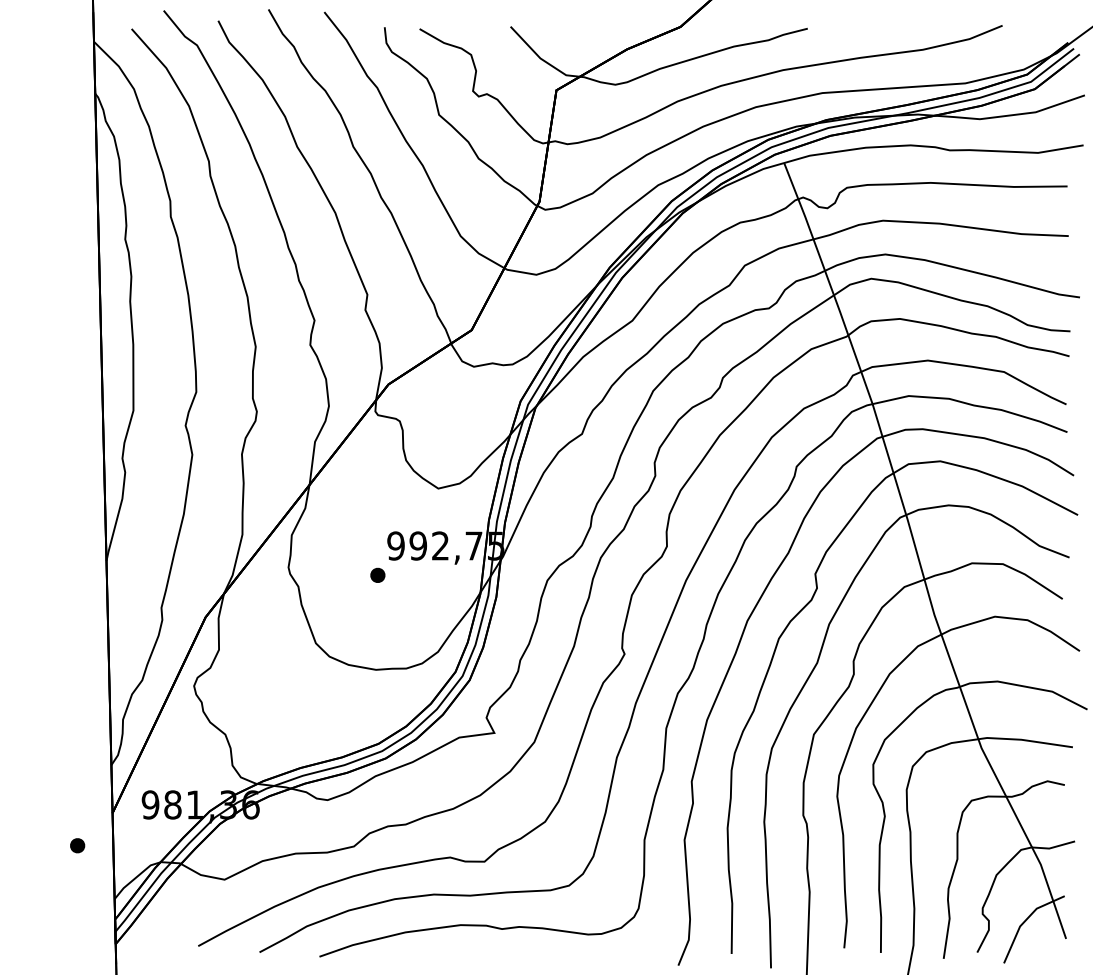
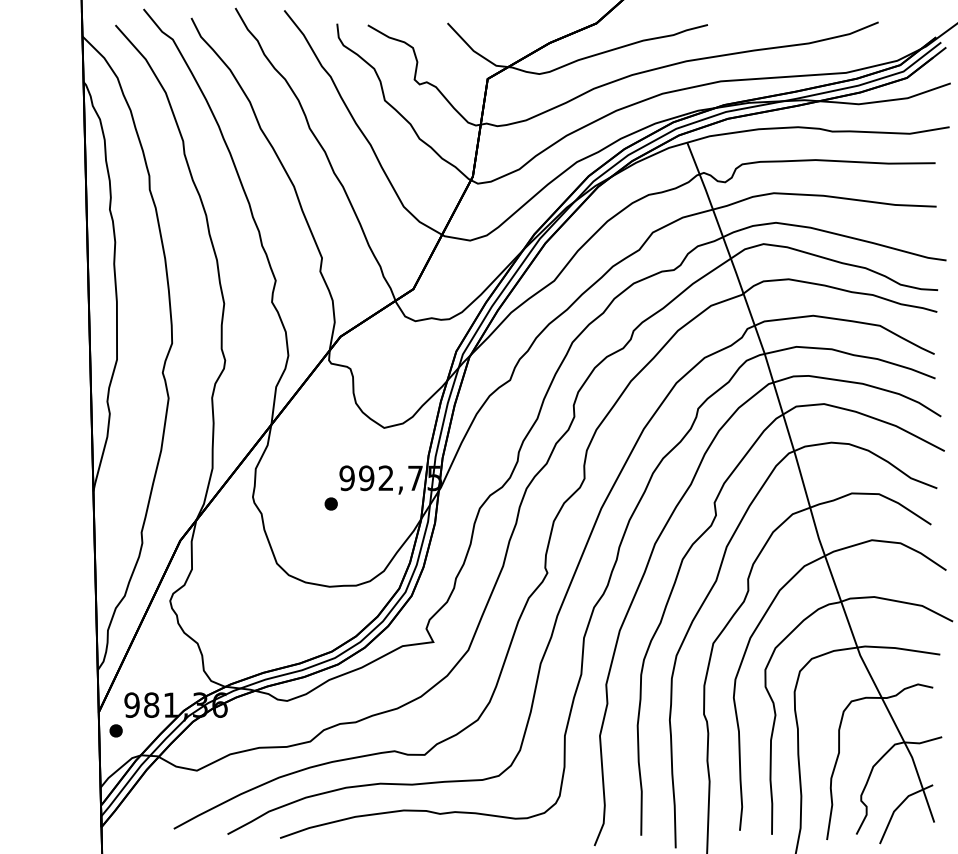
part: (76, 845) -> (115, 730), moved

